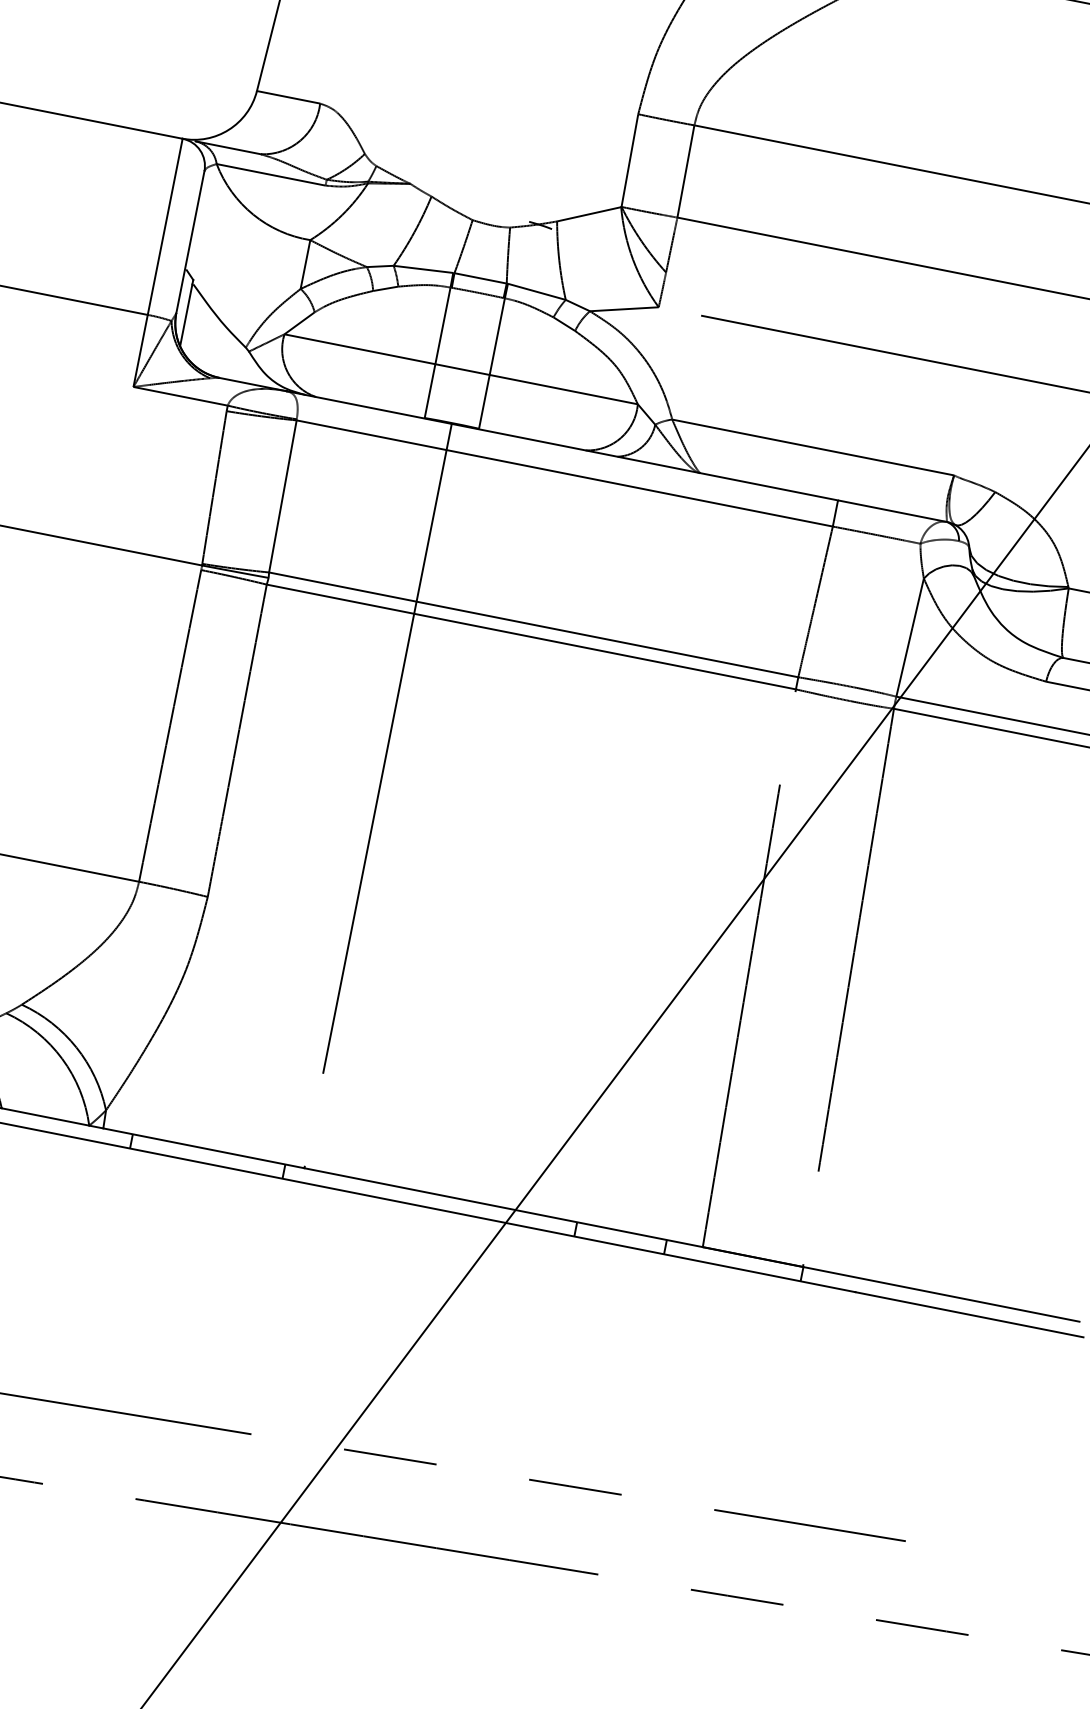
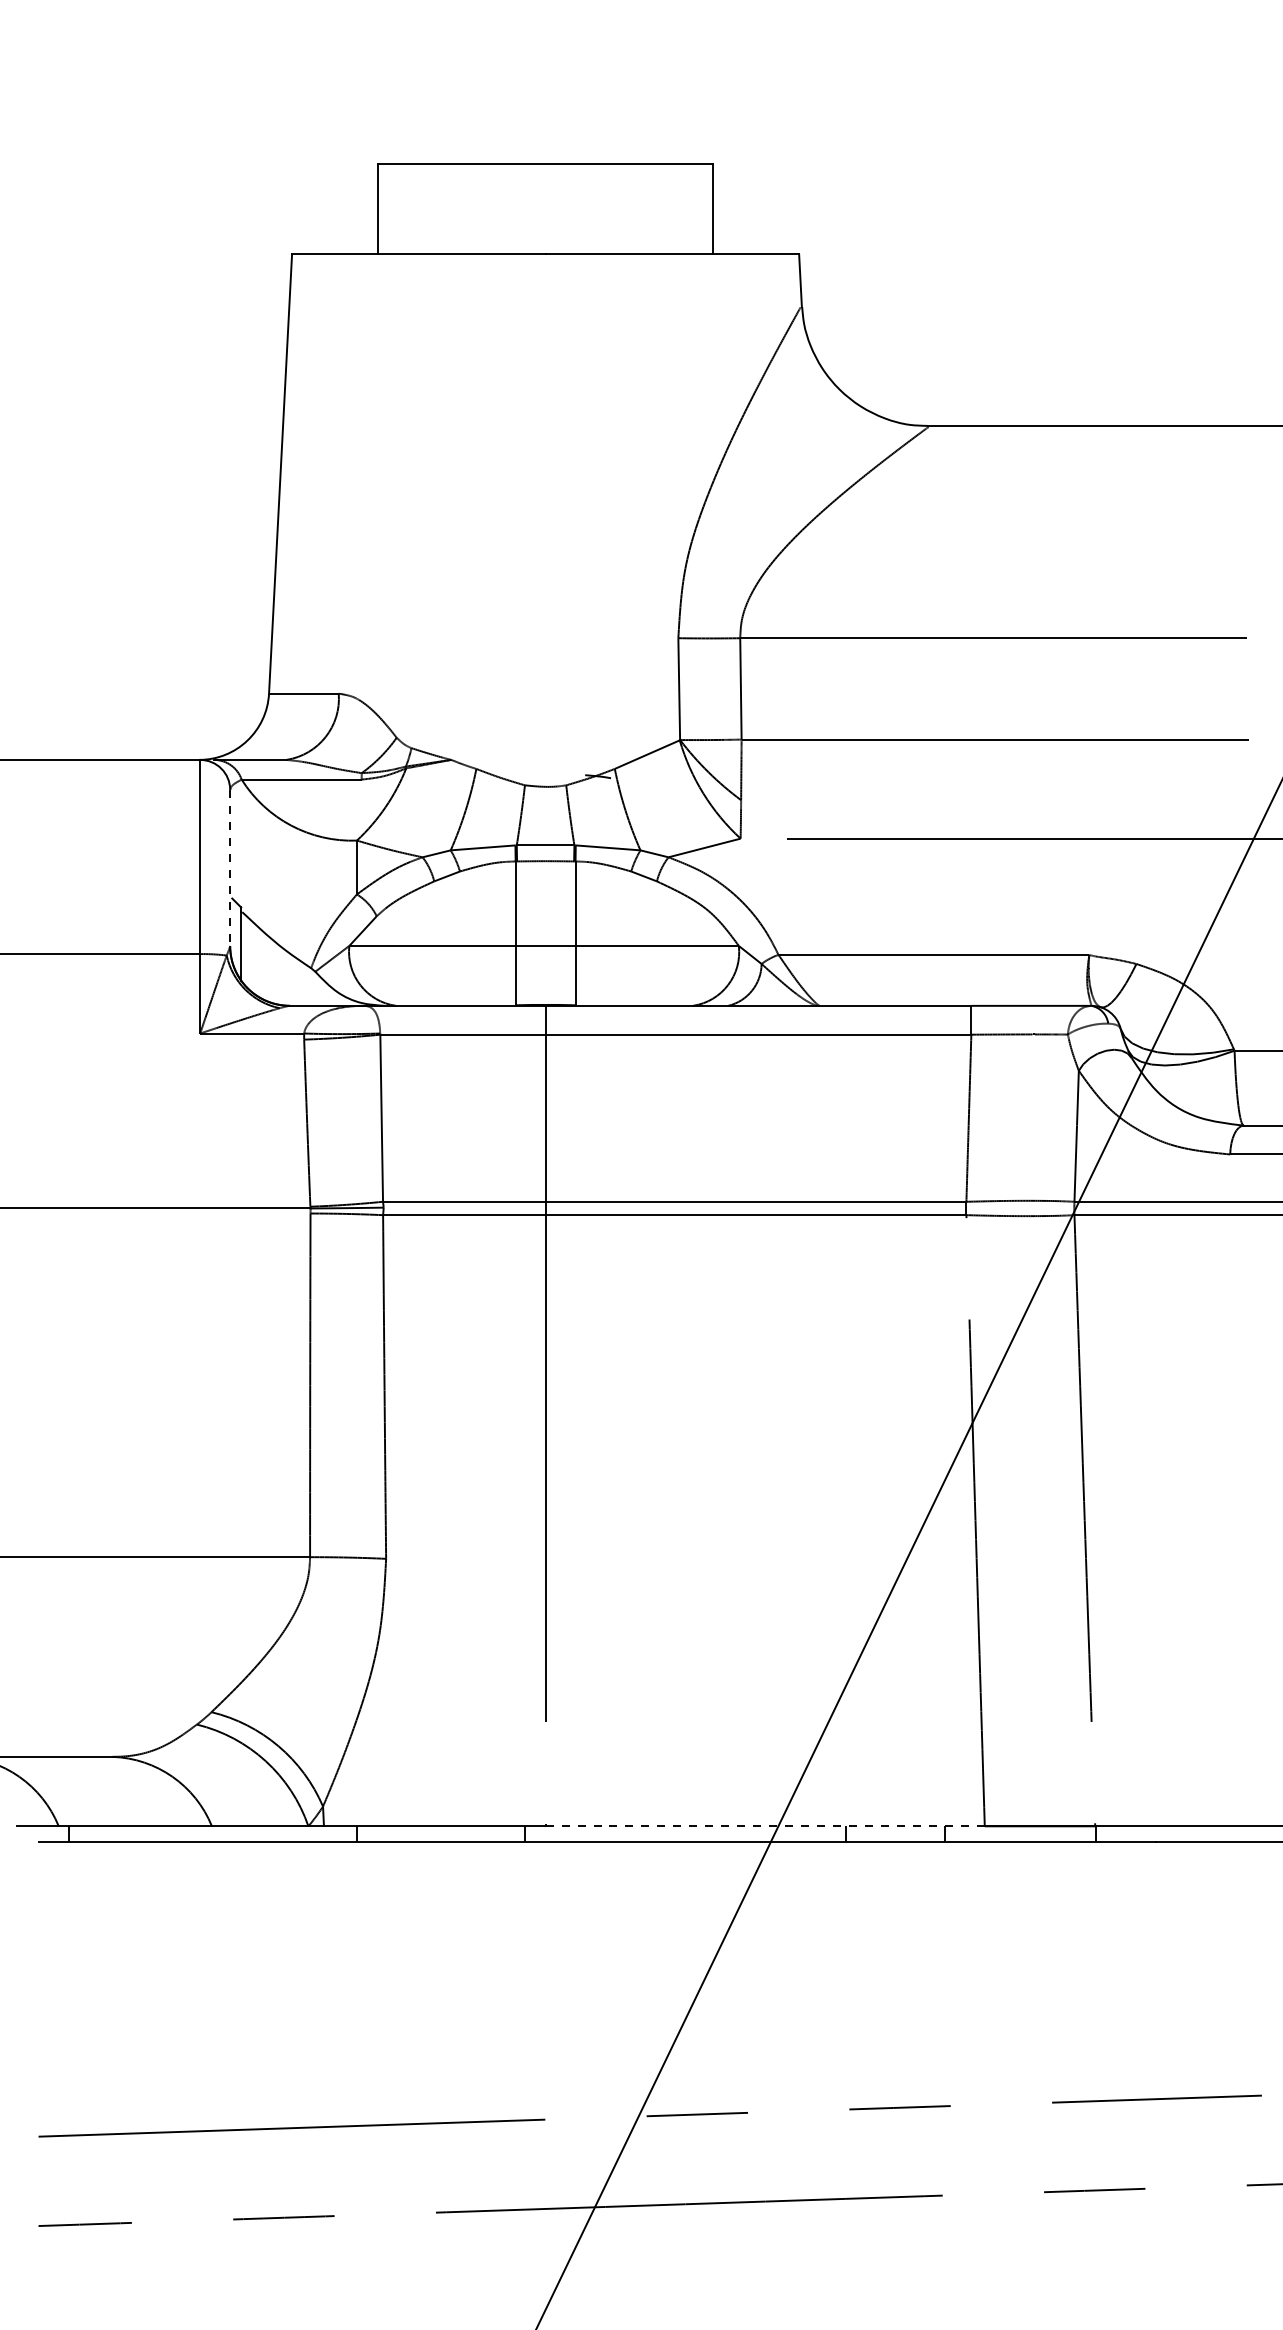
line: (190, 242) -> (230, 868), solid -> dashed
line: (503, 1207) -> (765, 1826), solid -> dashed

